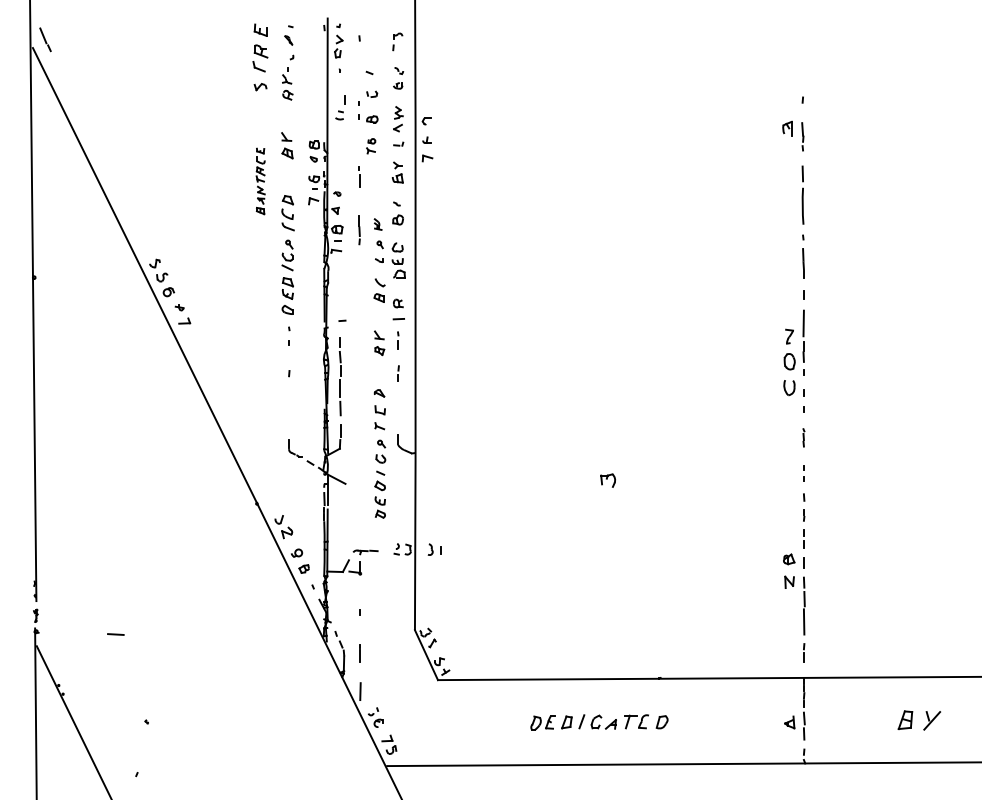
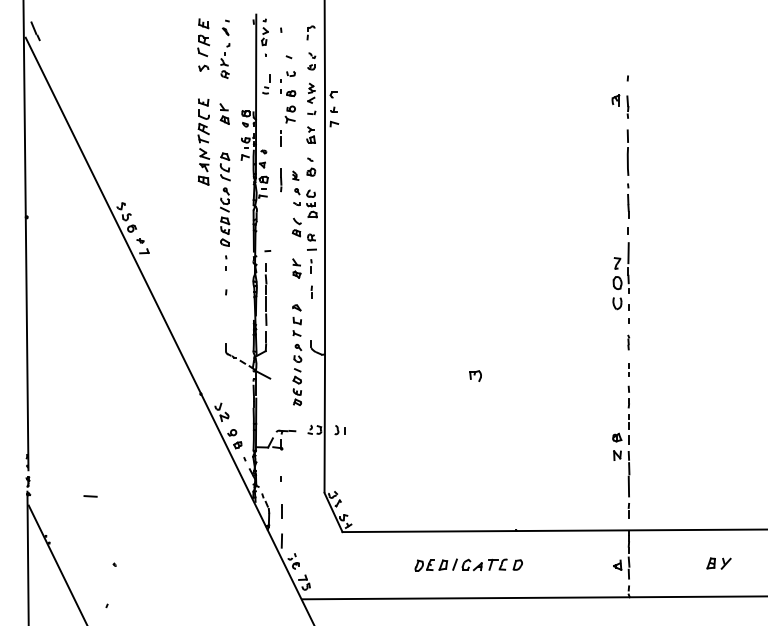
part: (370, 146) -> (289, 114), size x1.43
part: (260, 180) -> (203, 141), size x1.67
part: (918, 720) -> (718, 563), size x0.71

